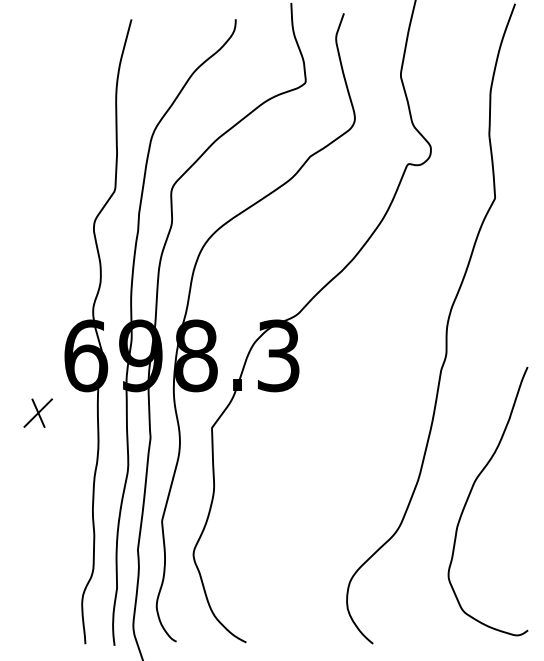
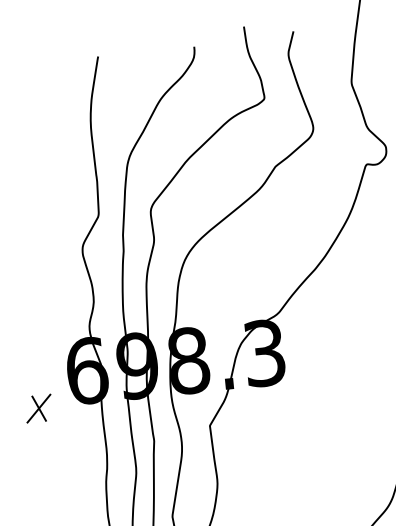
part: (37, 412) -> (38, 408), moved

